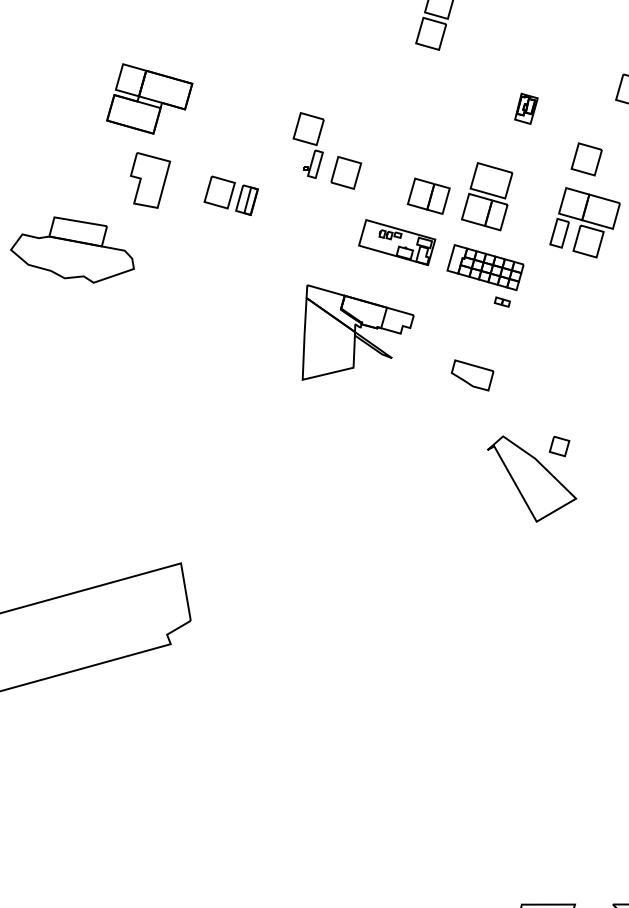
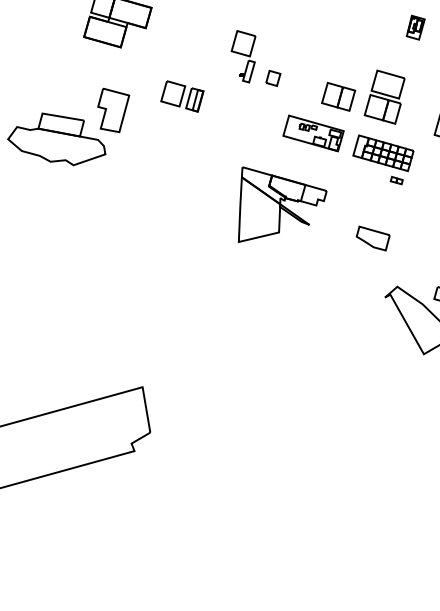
part: (346, 172) -> (273, 78), size x0.6
part: (150, 180) -> (113, 110), moved

